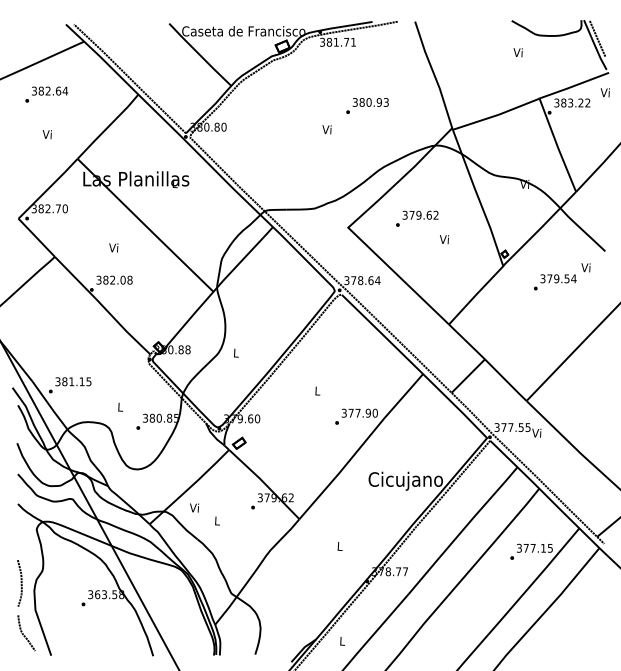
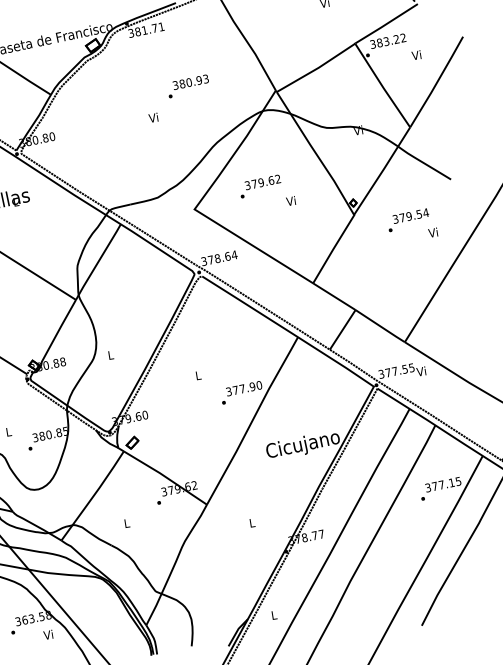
text: (604, 92) -> (415, 55), moved
text: (585, 267) -> (432, 232), moved
text: (194, 507) -> (48, 634), moved

